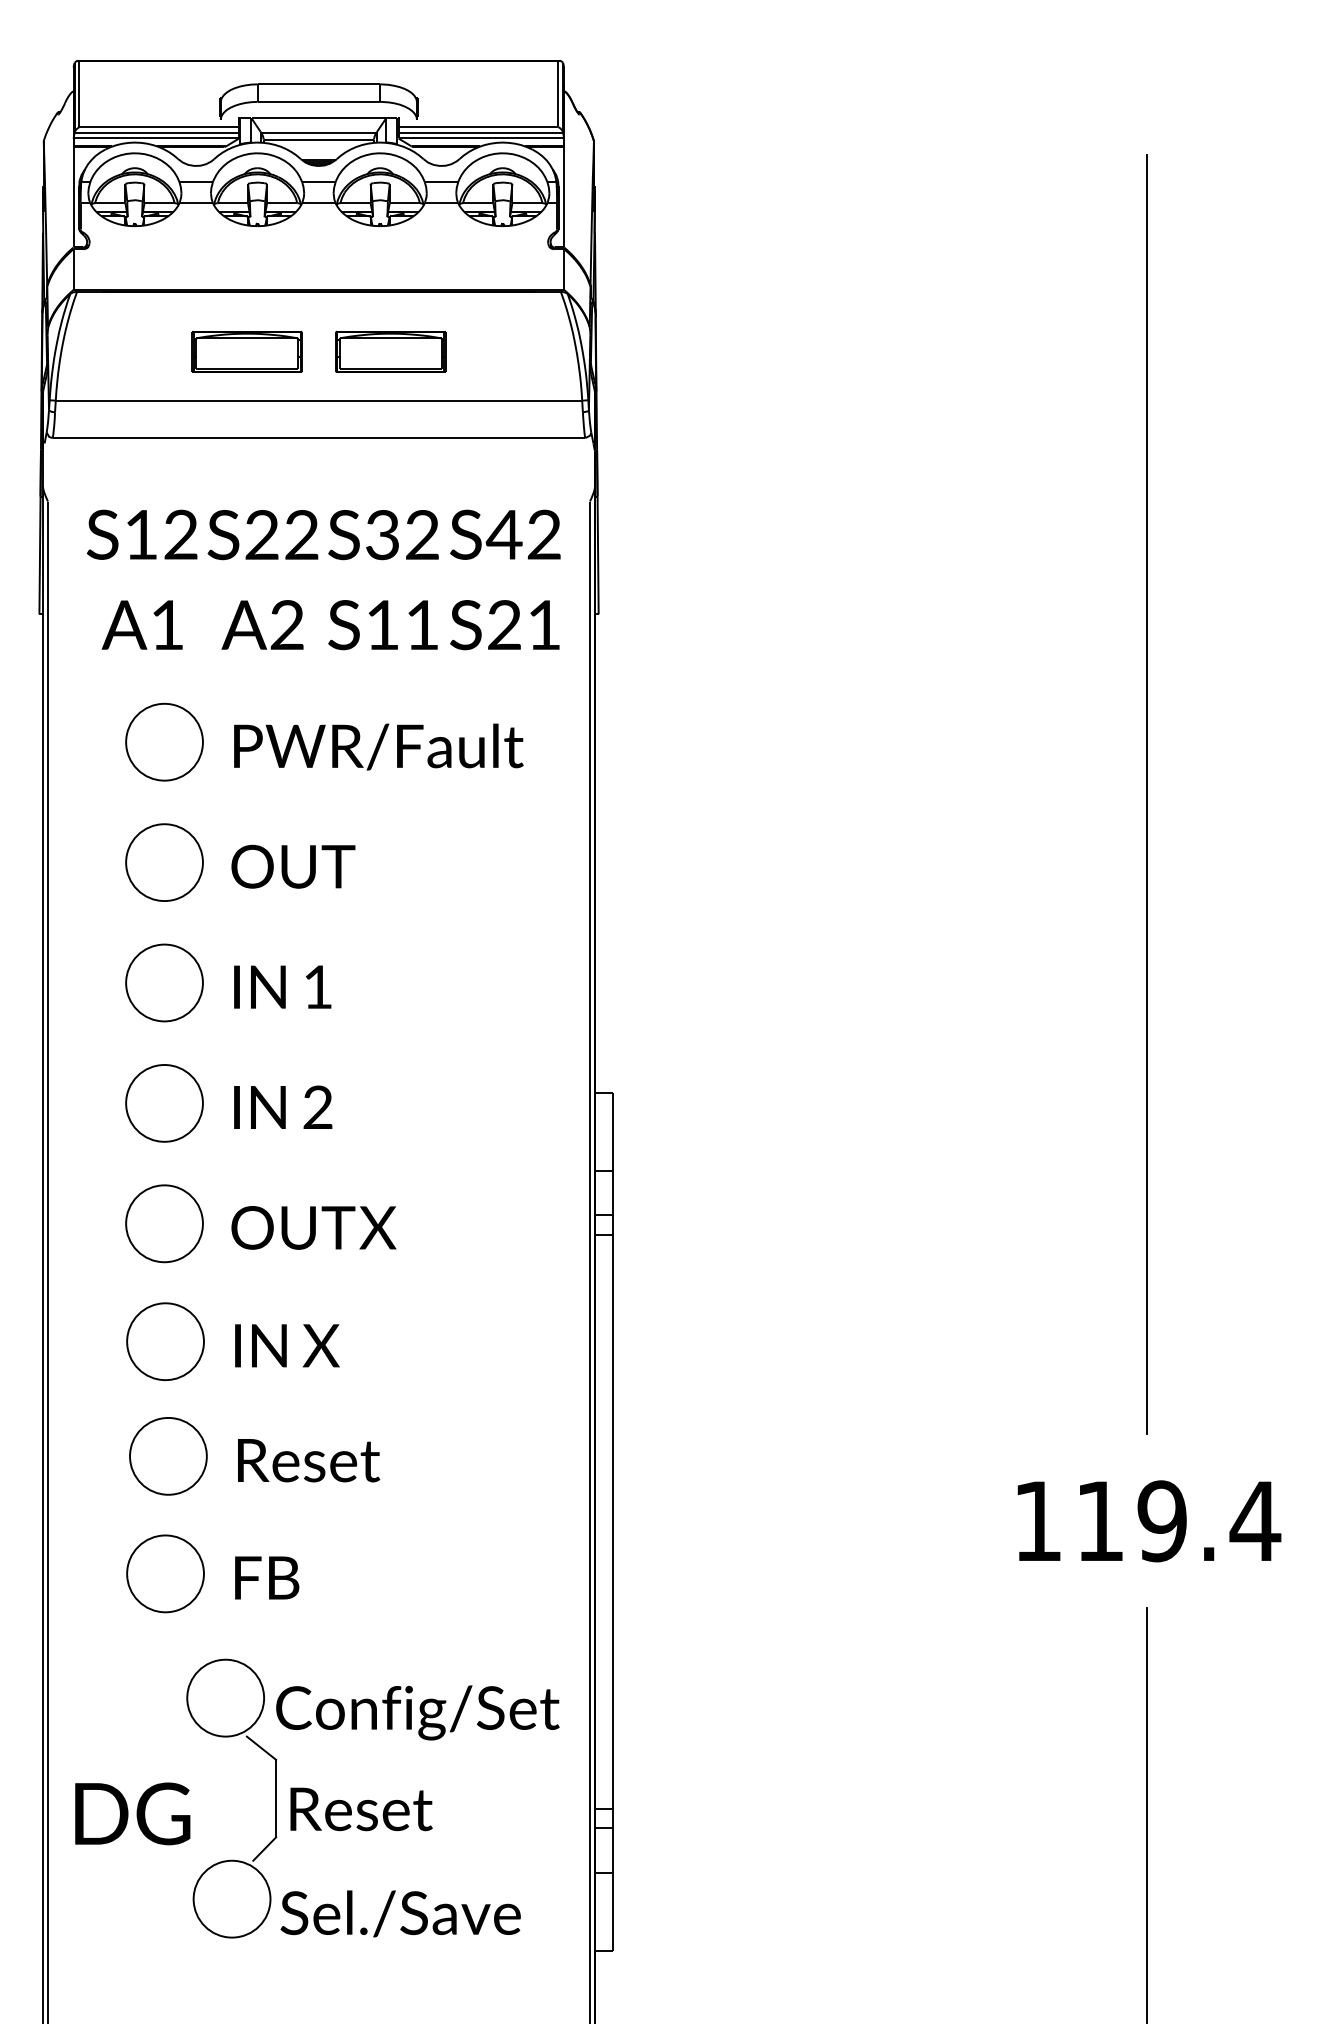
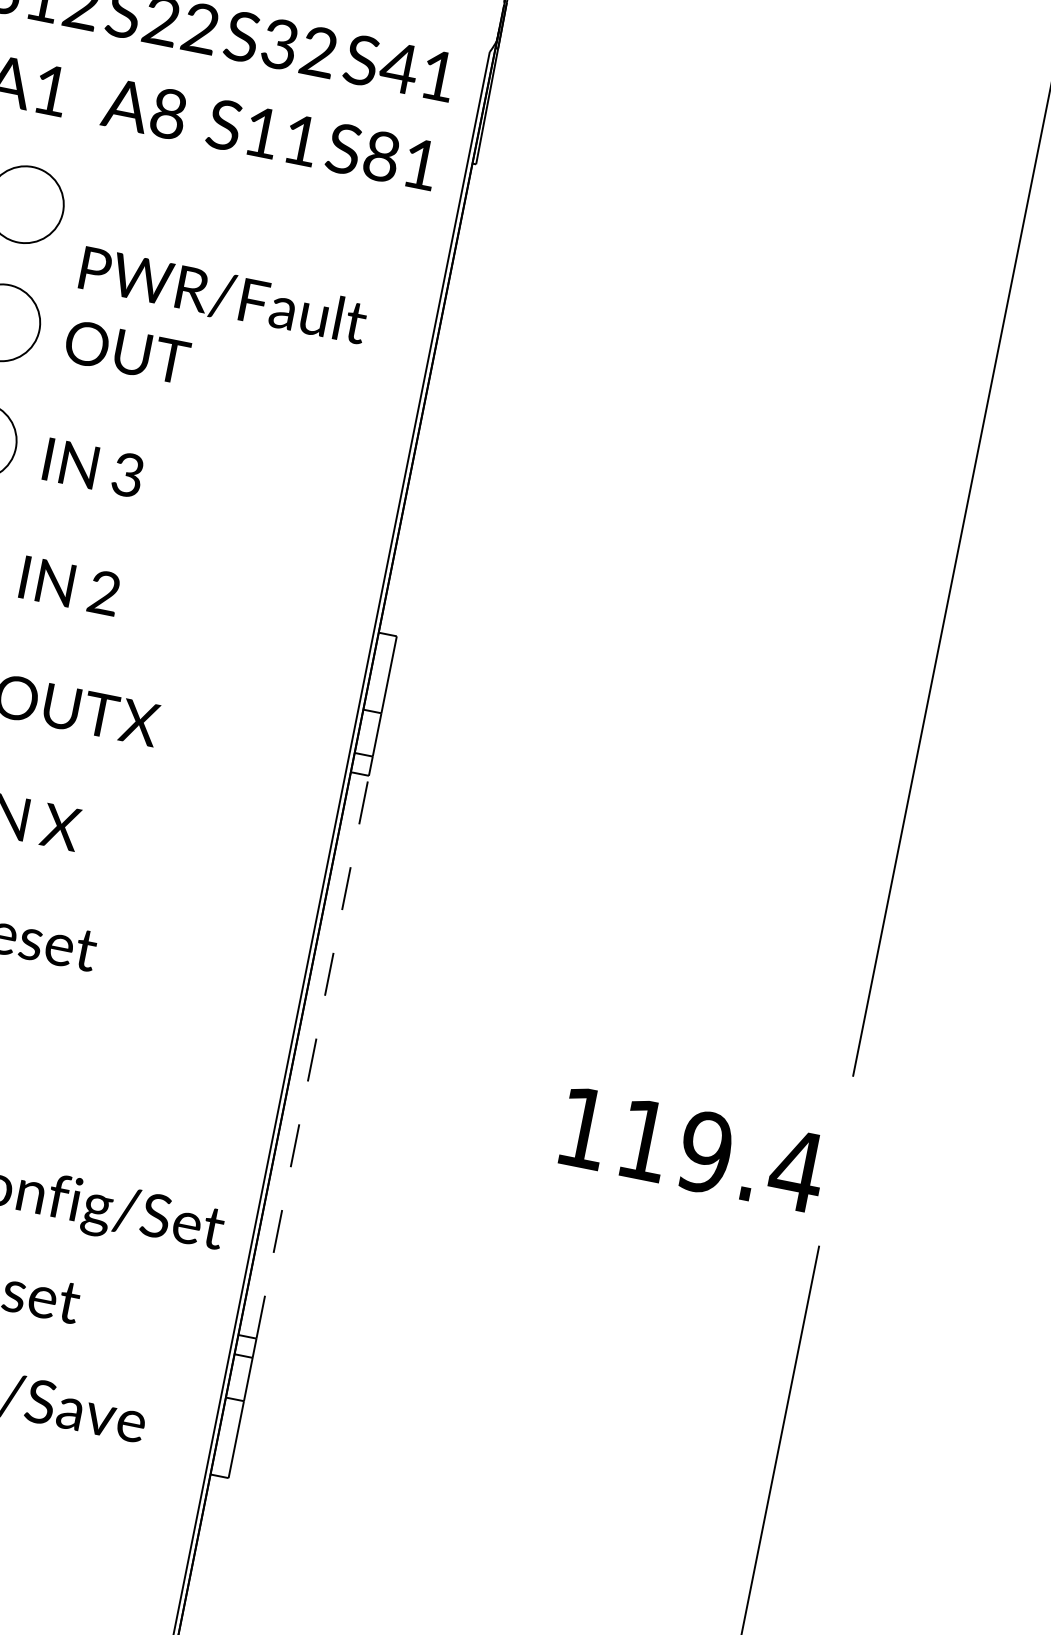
text: (543, 534) -> (437, 75), S42 -> S41
text: (286, 625) -> (167, 114), A2 -> A8
text: (504, 625) -> (381, 156), S21 -> S81
text: (378, 746) -> (223, 295), moved
text: (317, 987) -> (127, 475), 1 -> 3
line: (613, 1521) -> (312, 1056), solid -> dashed
text: (1149, 1521) -> (693, 1150), moved

